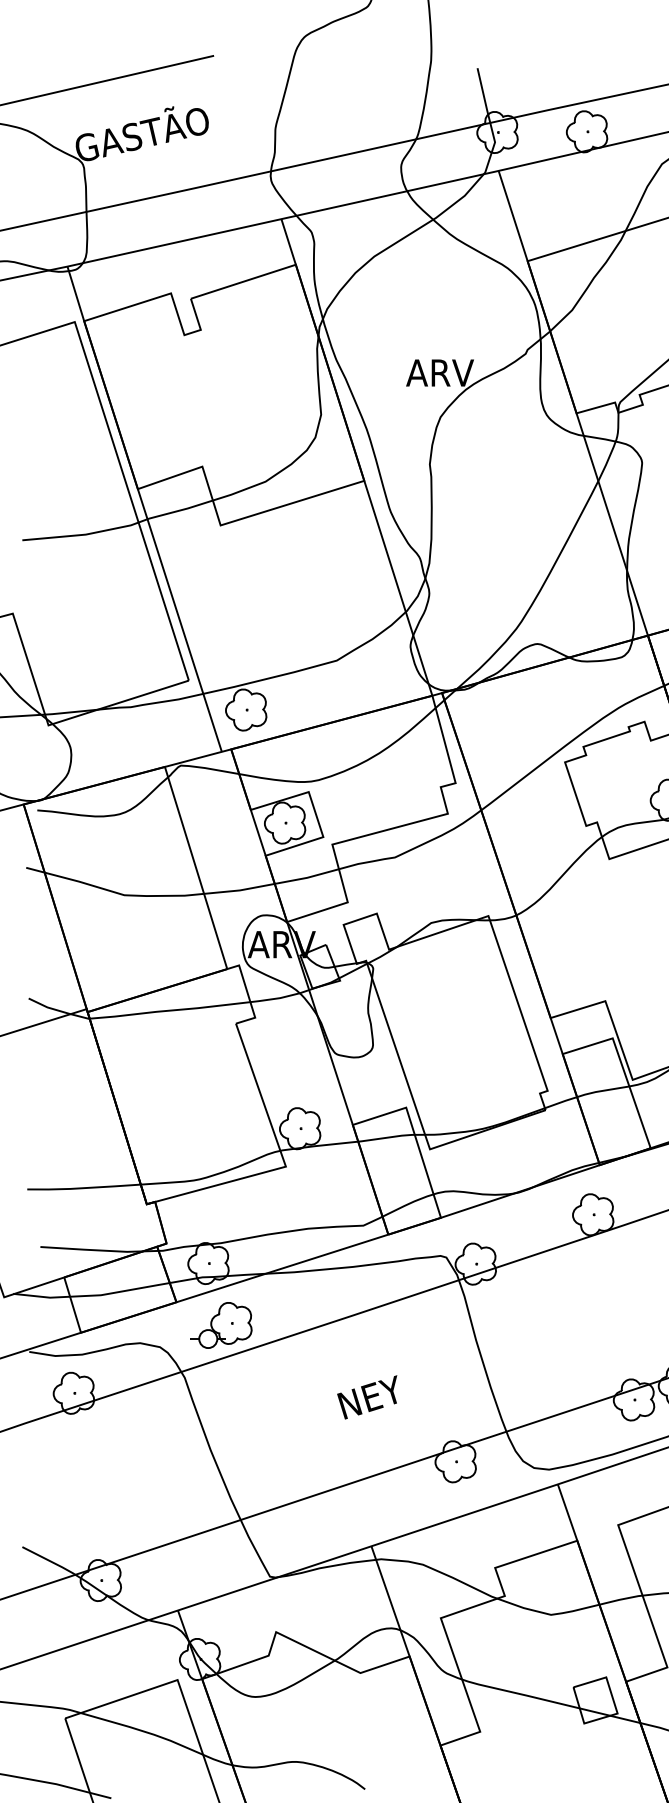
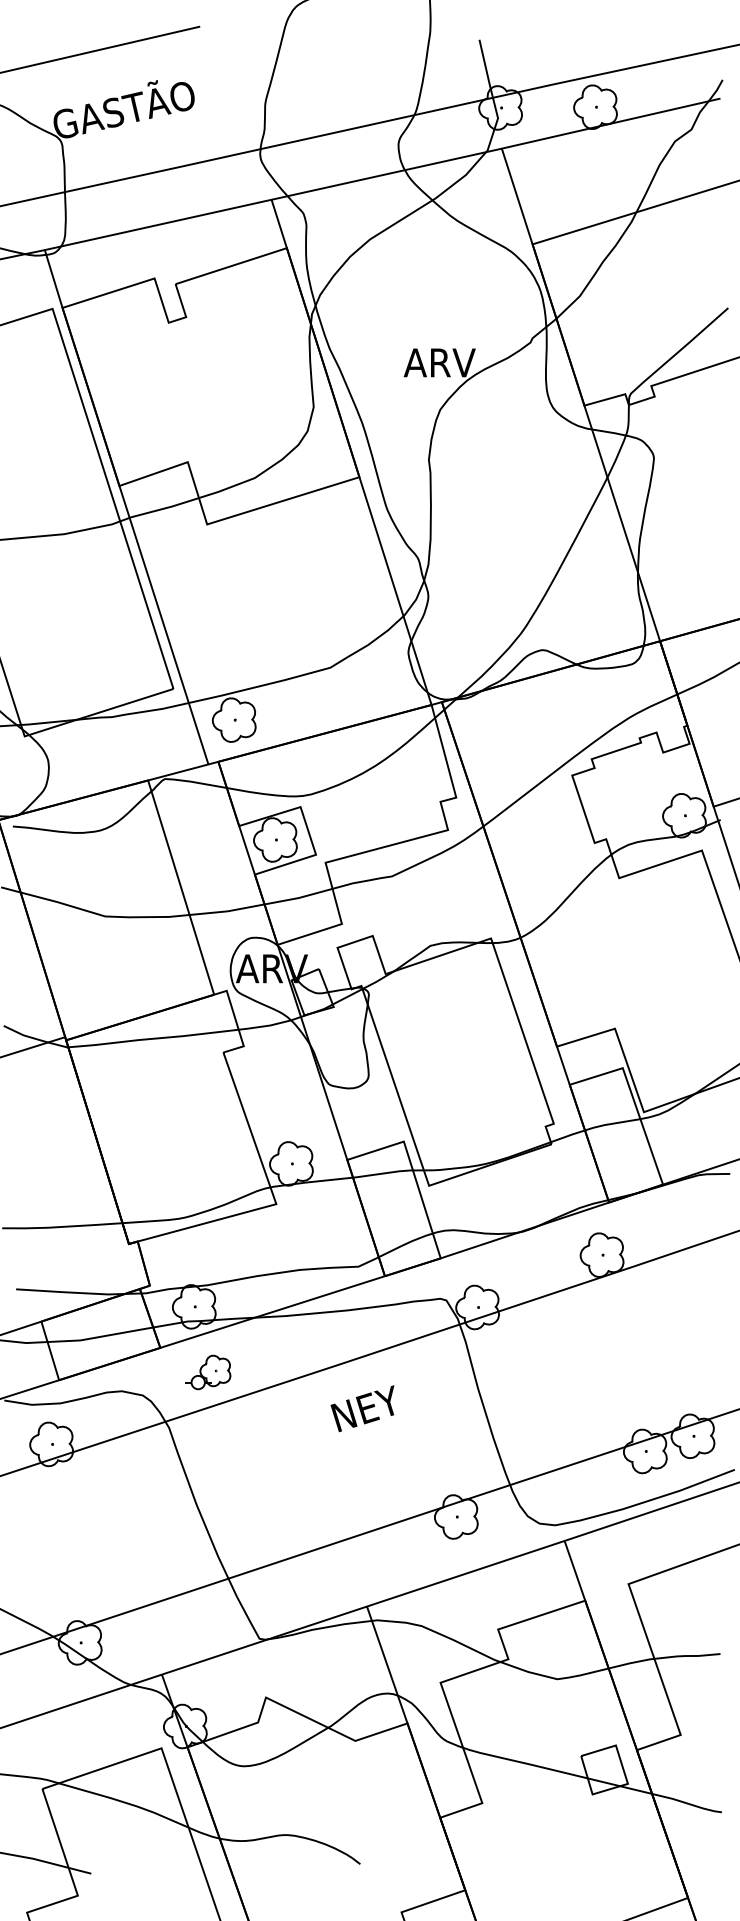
part: (220, 1325) -> (207, 1372), size x0.7
text: (367, 1397) -> (362, 1408), moved

